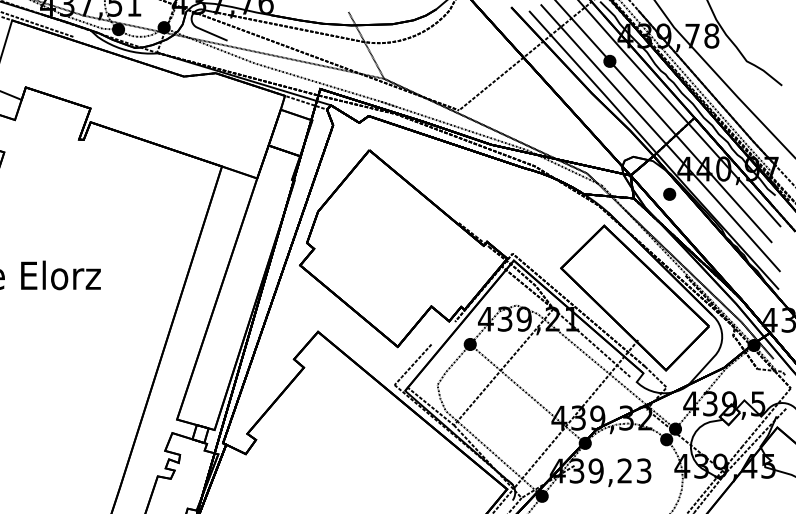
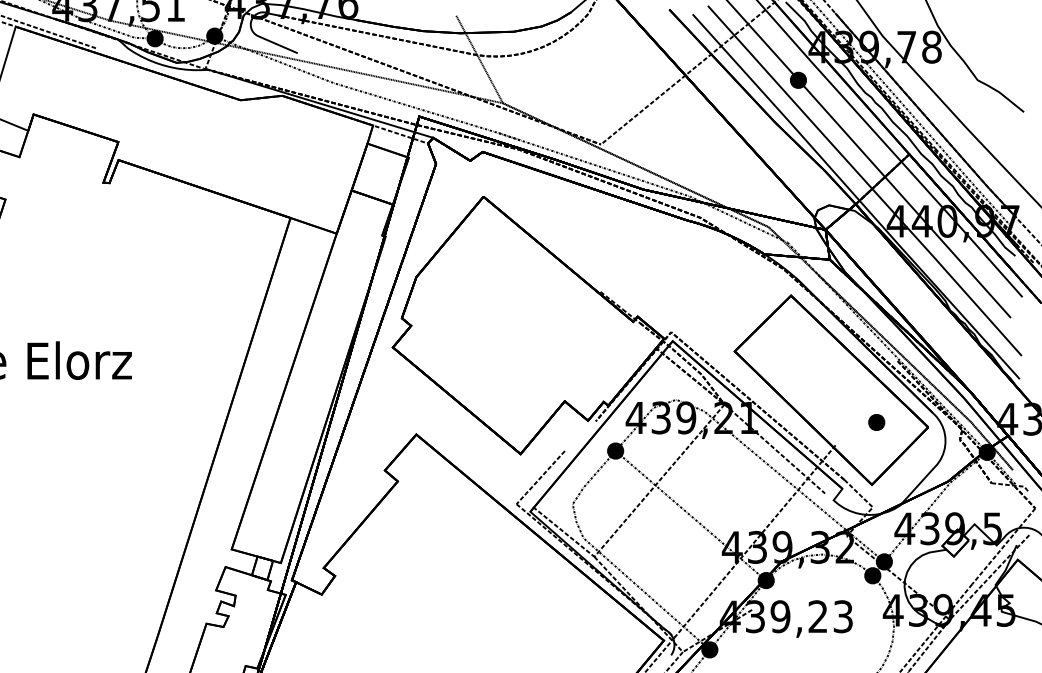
part: (669, 194) -> (876, 422), moved

